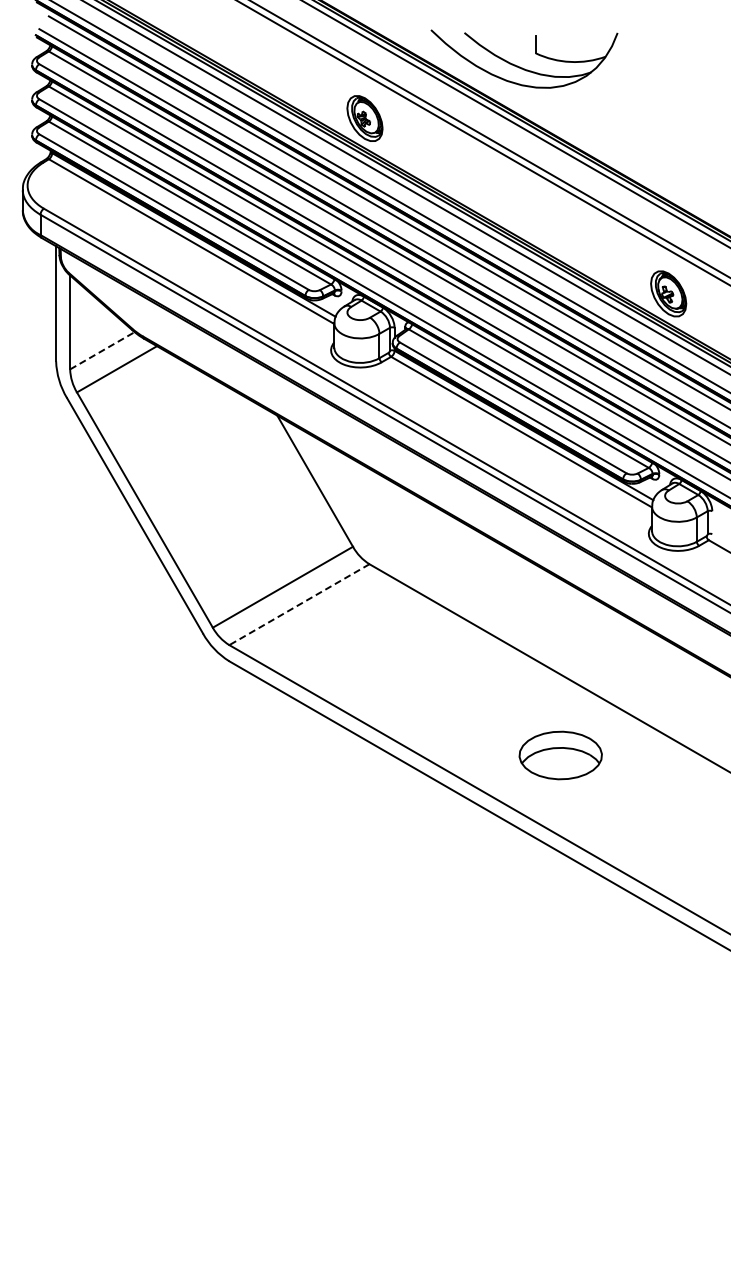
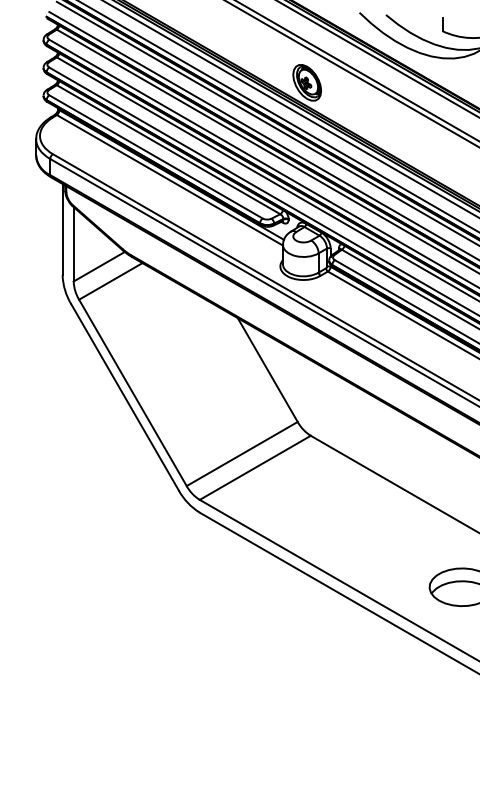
line: (102, 350) -> (99, 266), dashed -> solid
line: (299, 604) -> (255, 467), dashed -> solid

